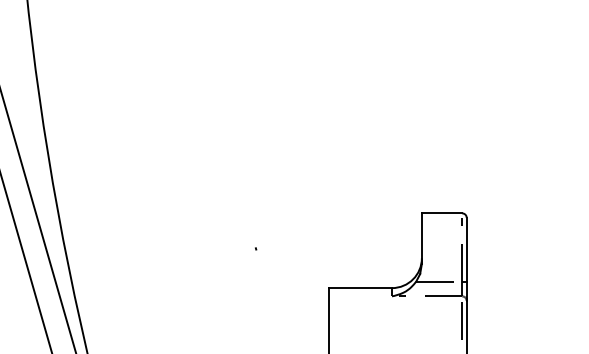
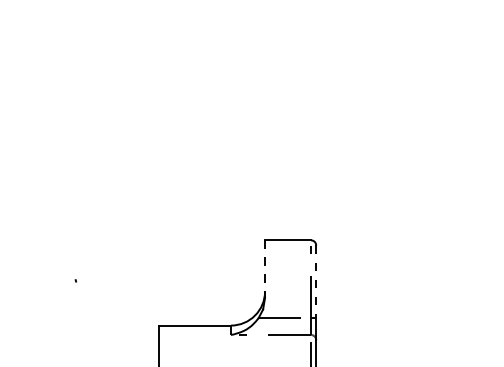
line: (421, 239) -> (264, 270), solid -> dashed
line: (466, 249) -> (315, 281), solid -> dashed

